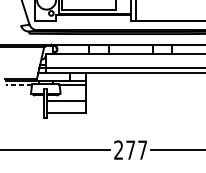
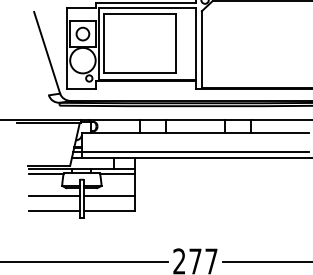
line: (18, 85) -> (45, 174), dashed -> solid
line: (24, 100) -> (53, 195), added
line: (24, 112) -> (53, 211), added

